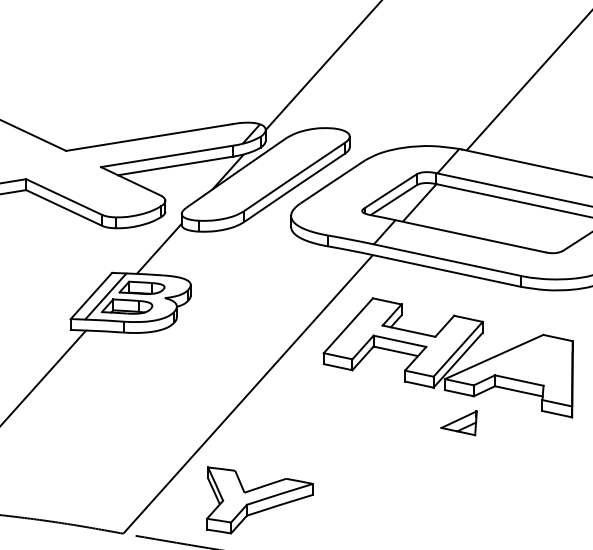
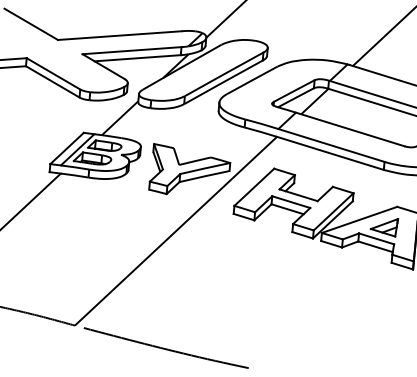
part: (458, 423) -> (383, 226), moved
part: (259, 500) -> (189, 171), moved

